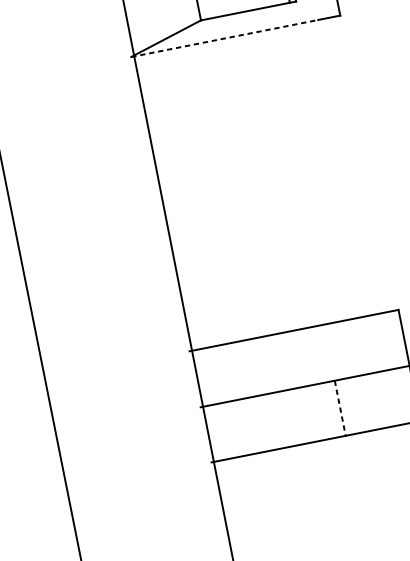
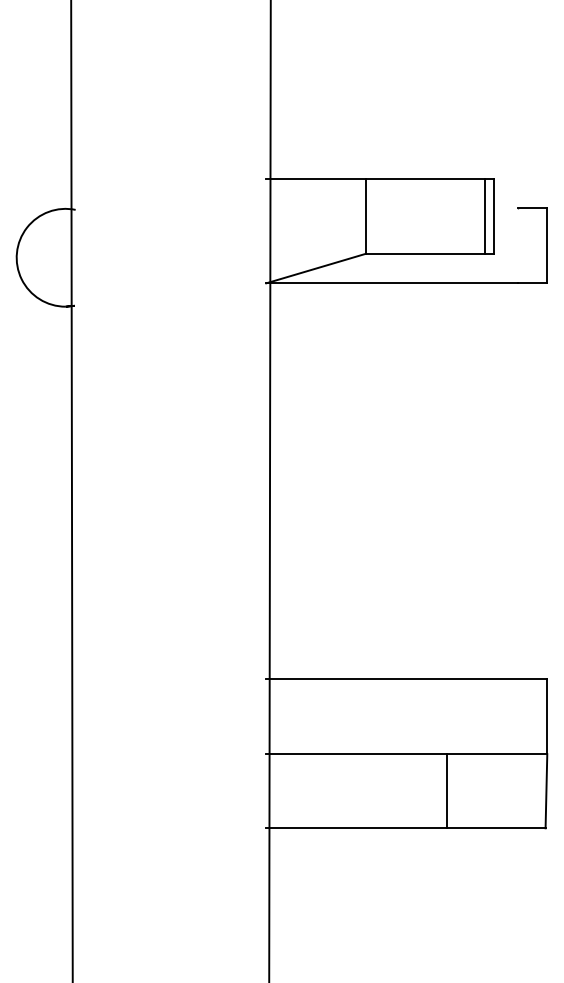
line: (225, 38) -> (392, 283), dashed -> solid
line: (340, 408) -> (446, 791), dashed -> solid

